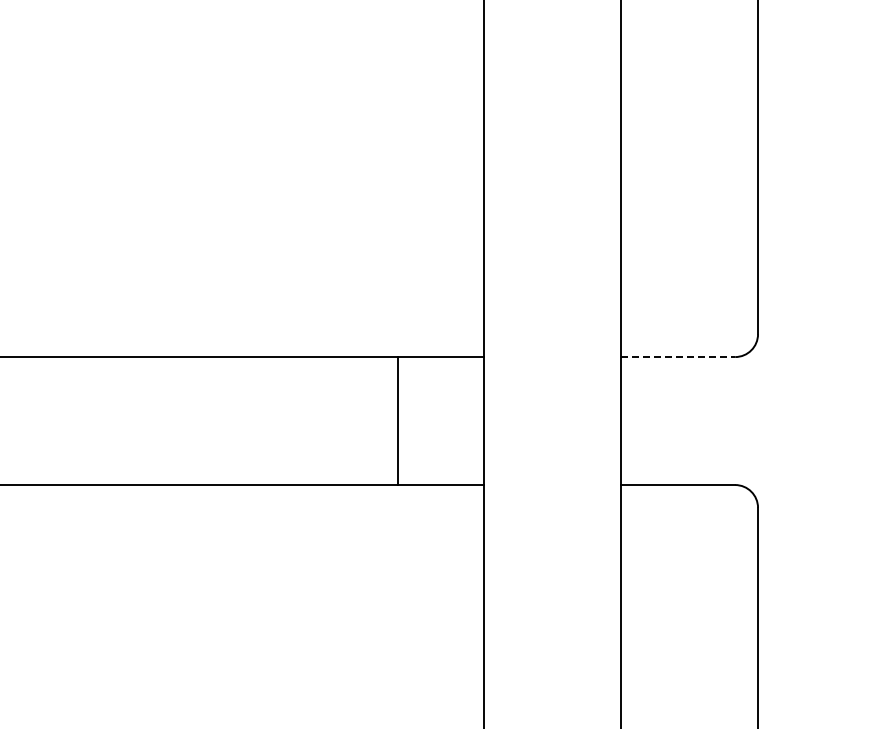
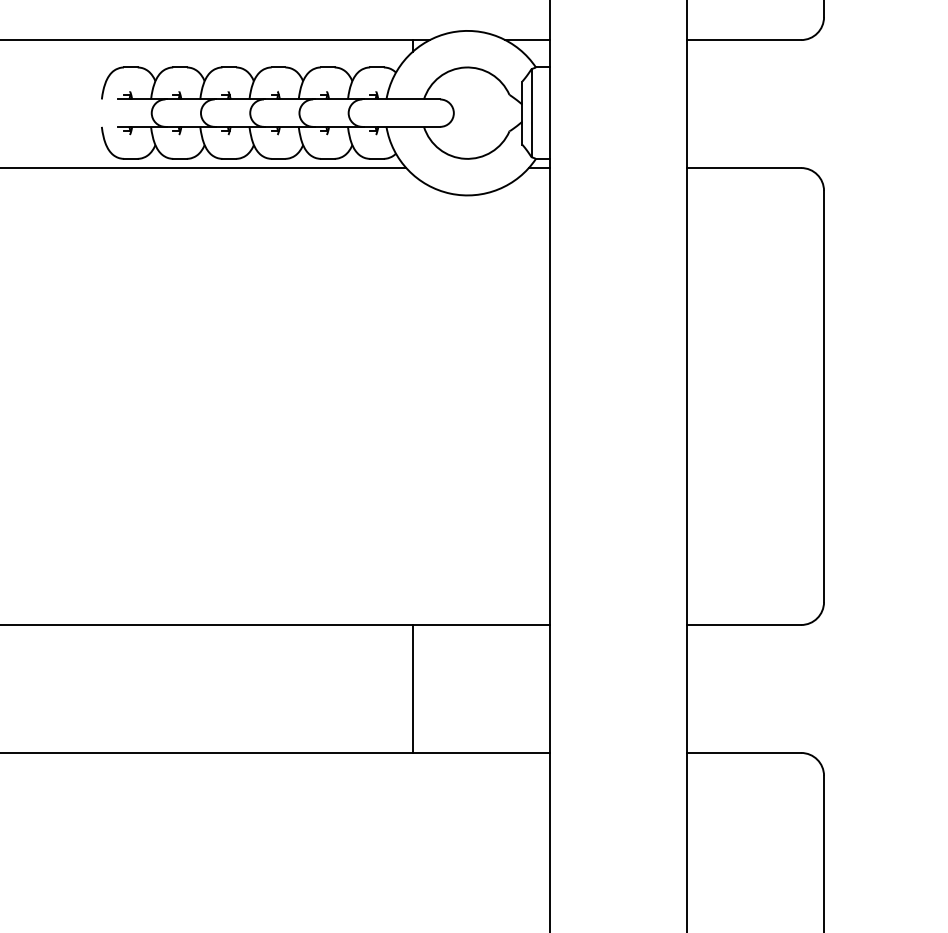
line: (678, 357) -> (744, 625), dashed -> solid
line: (397, 420) -> (412, 688), moved

